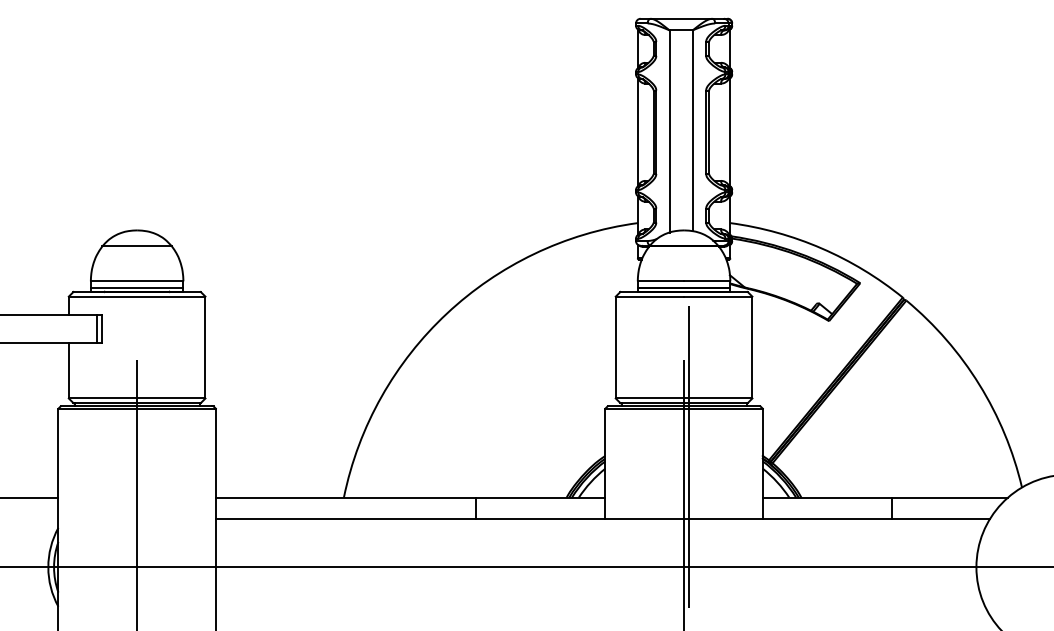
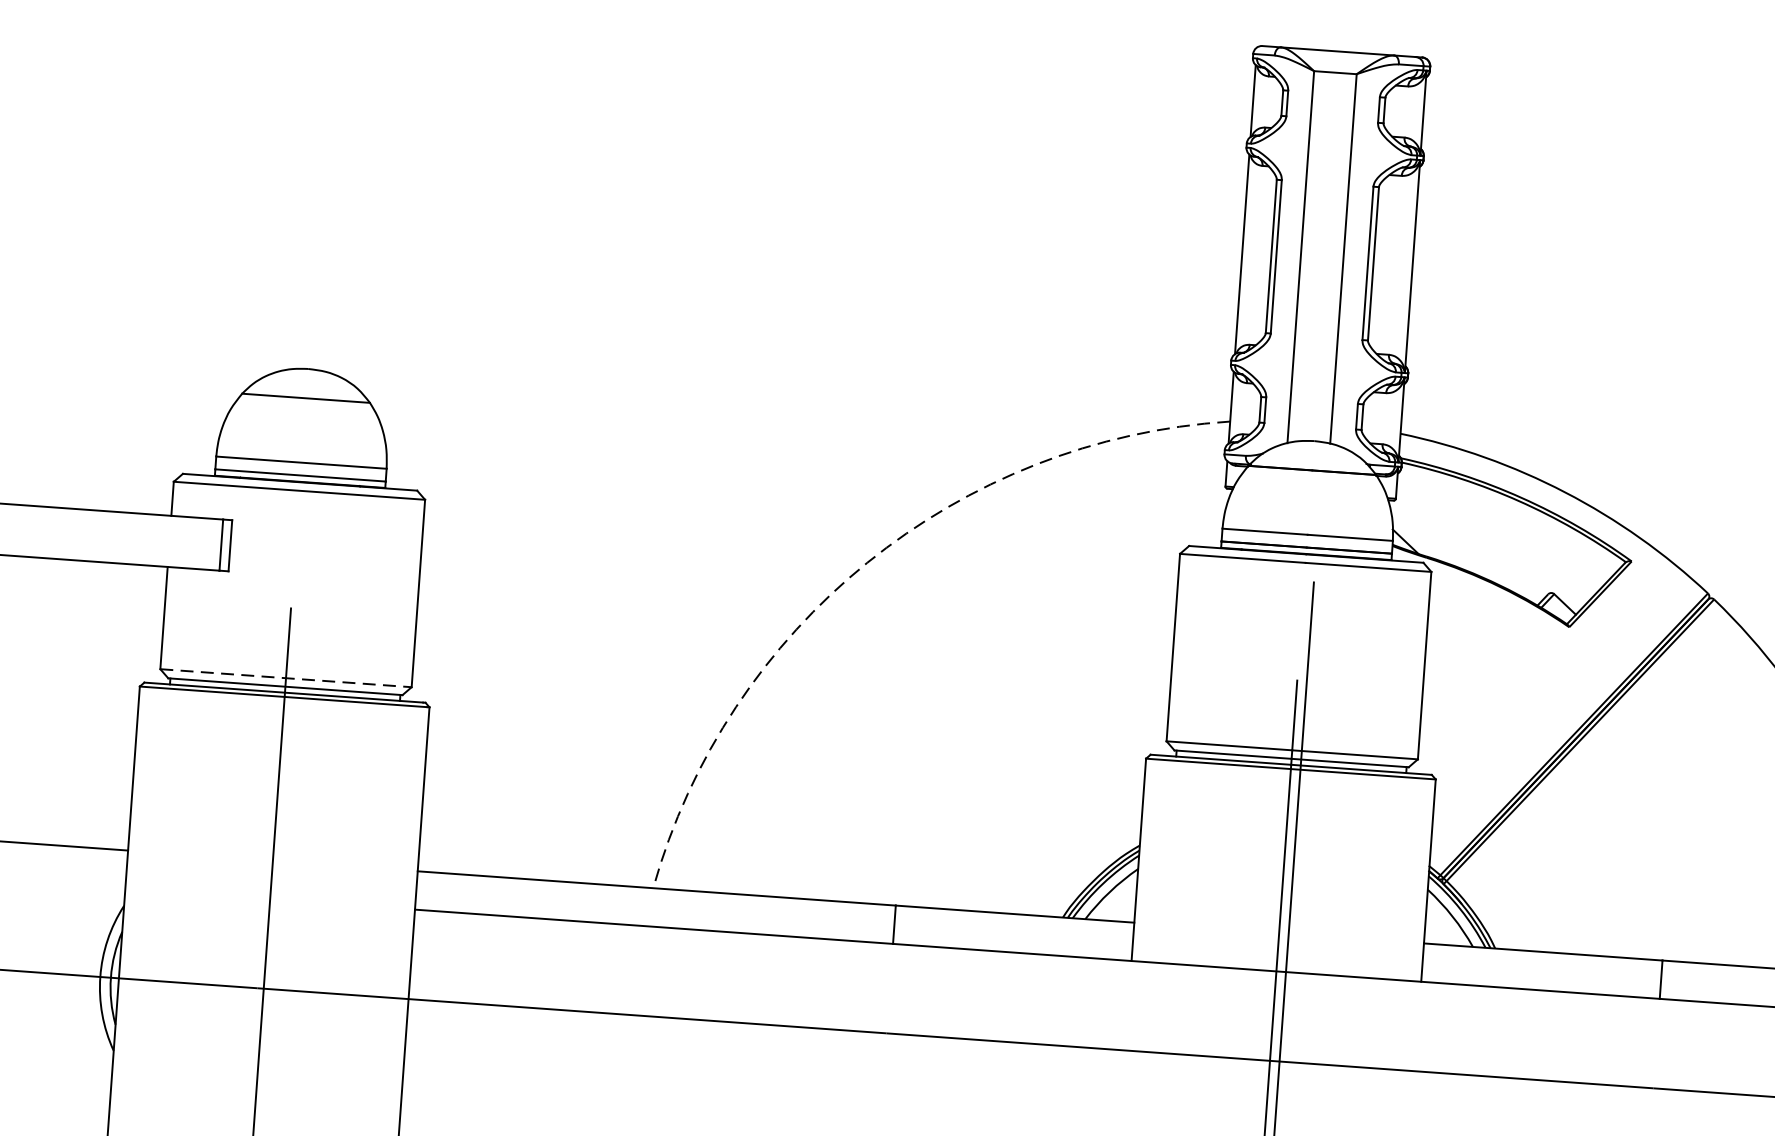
arc: (447, 313) -> (868, 562), solid -> dashed
line: (137, 398) -> (286, 678), solid -> dashed

